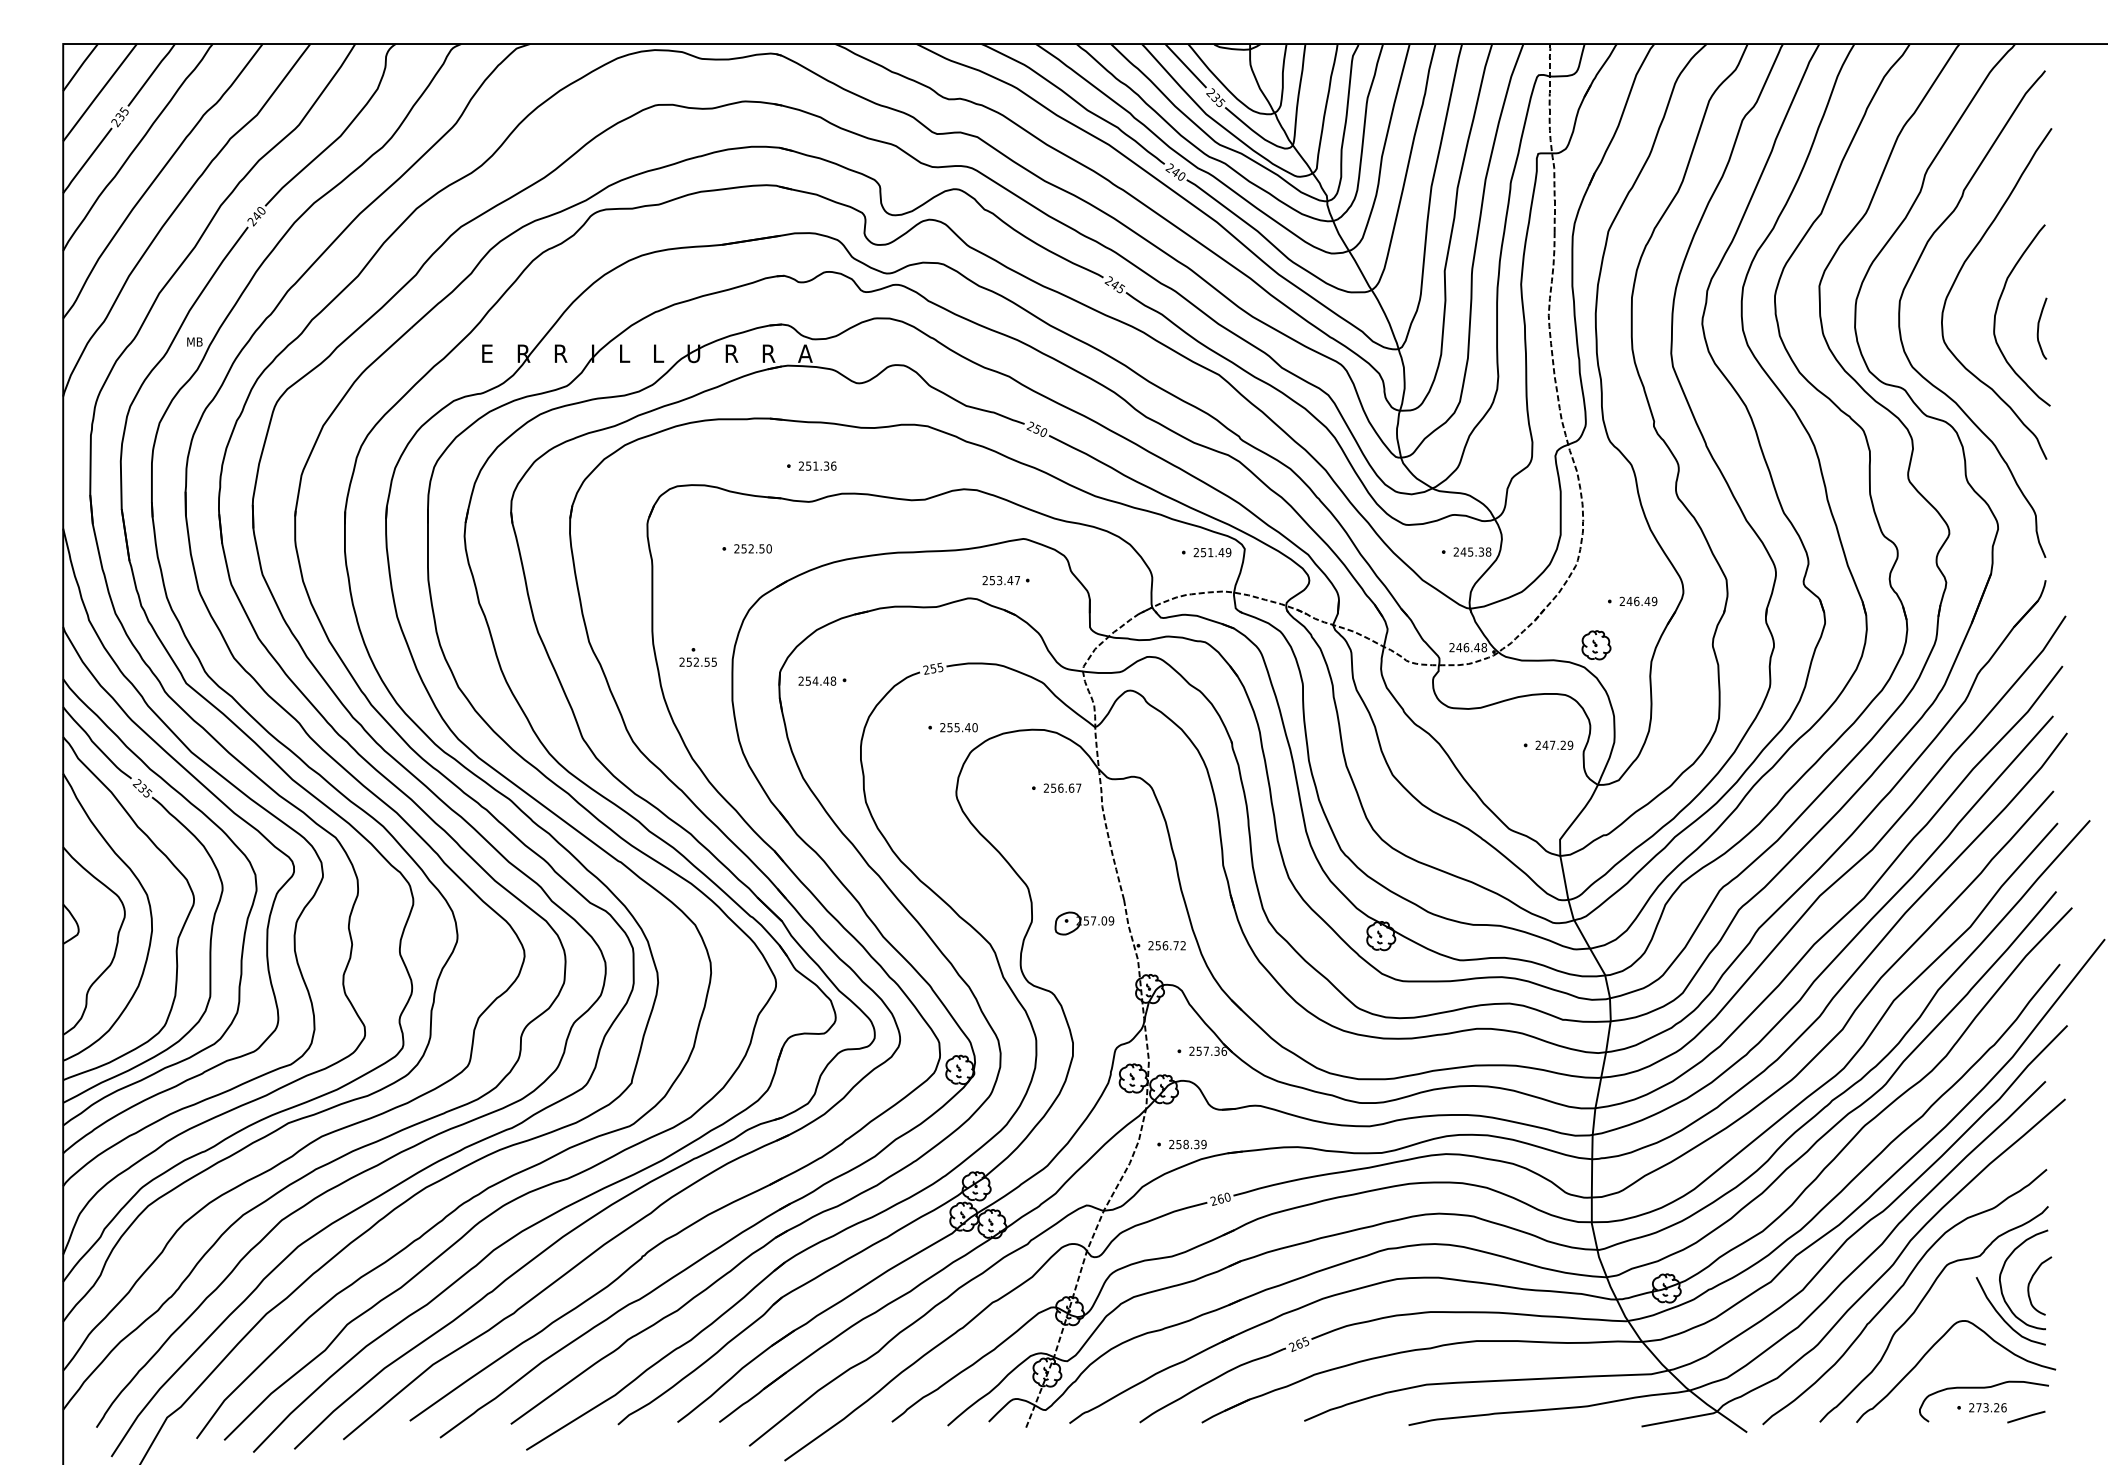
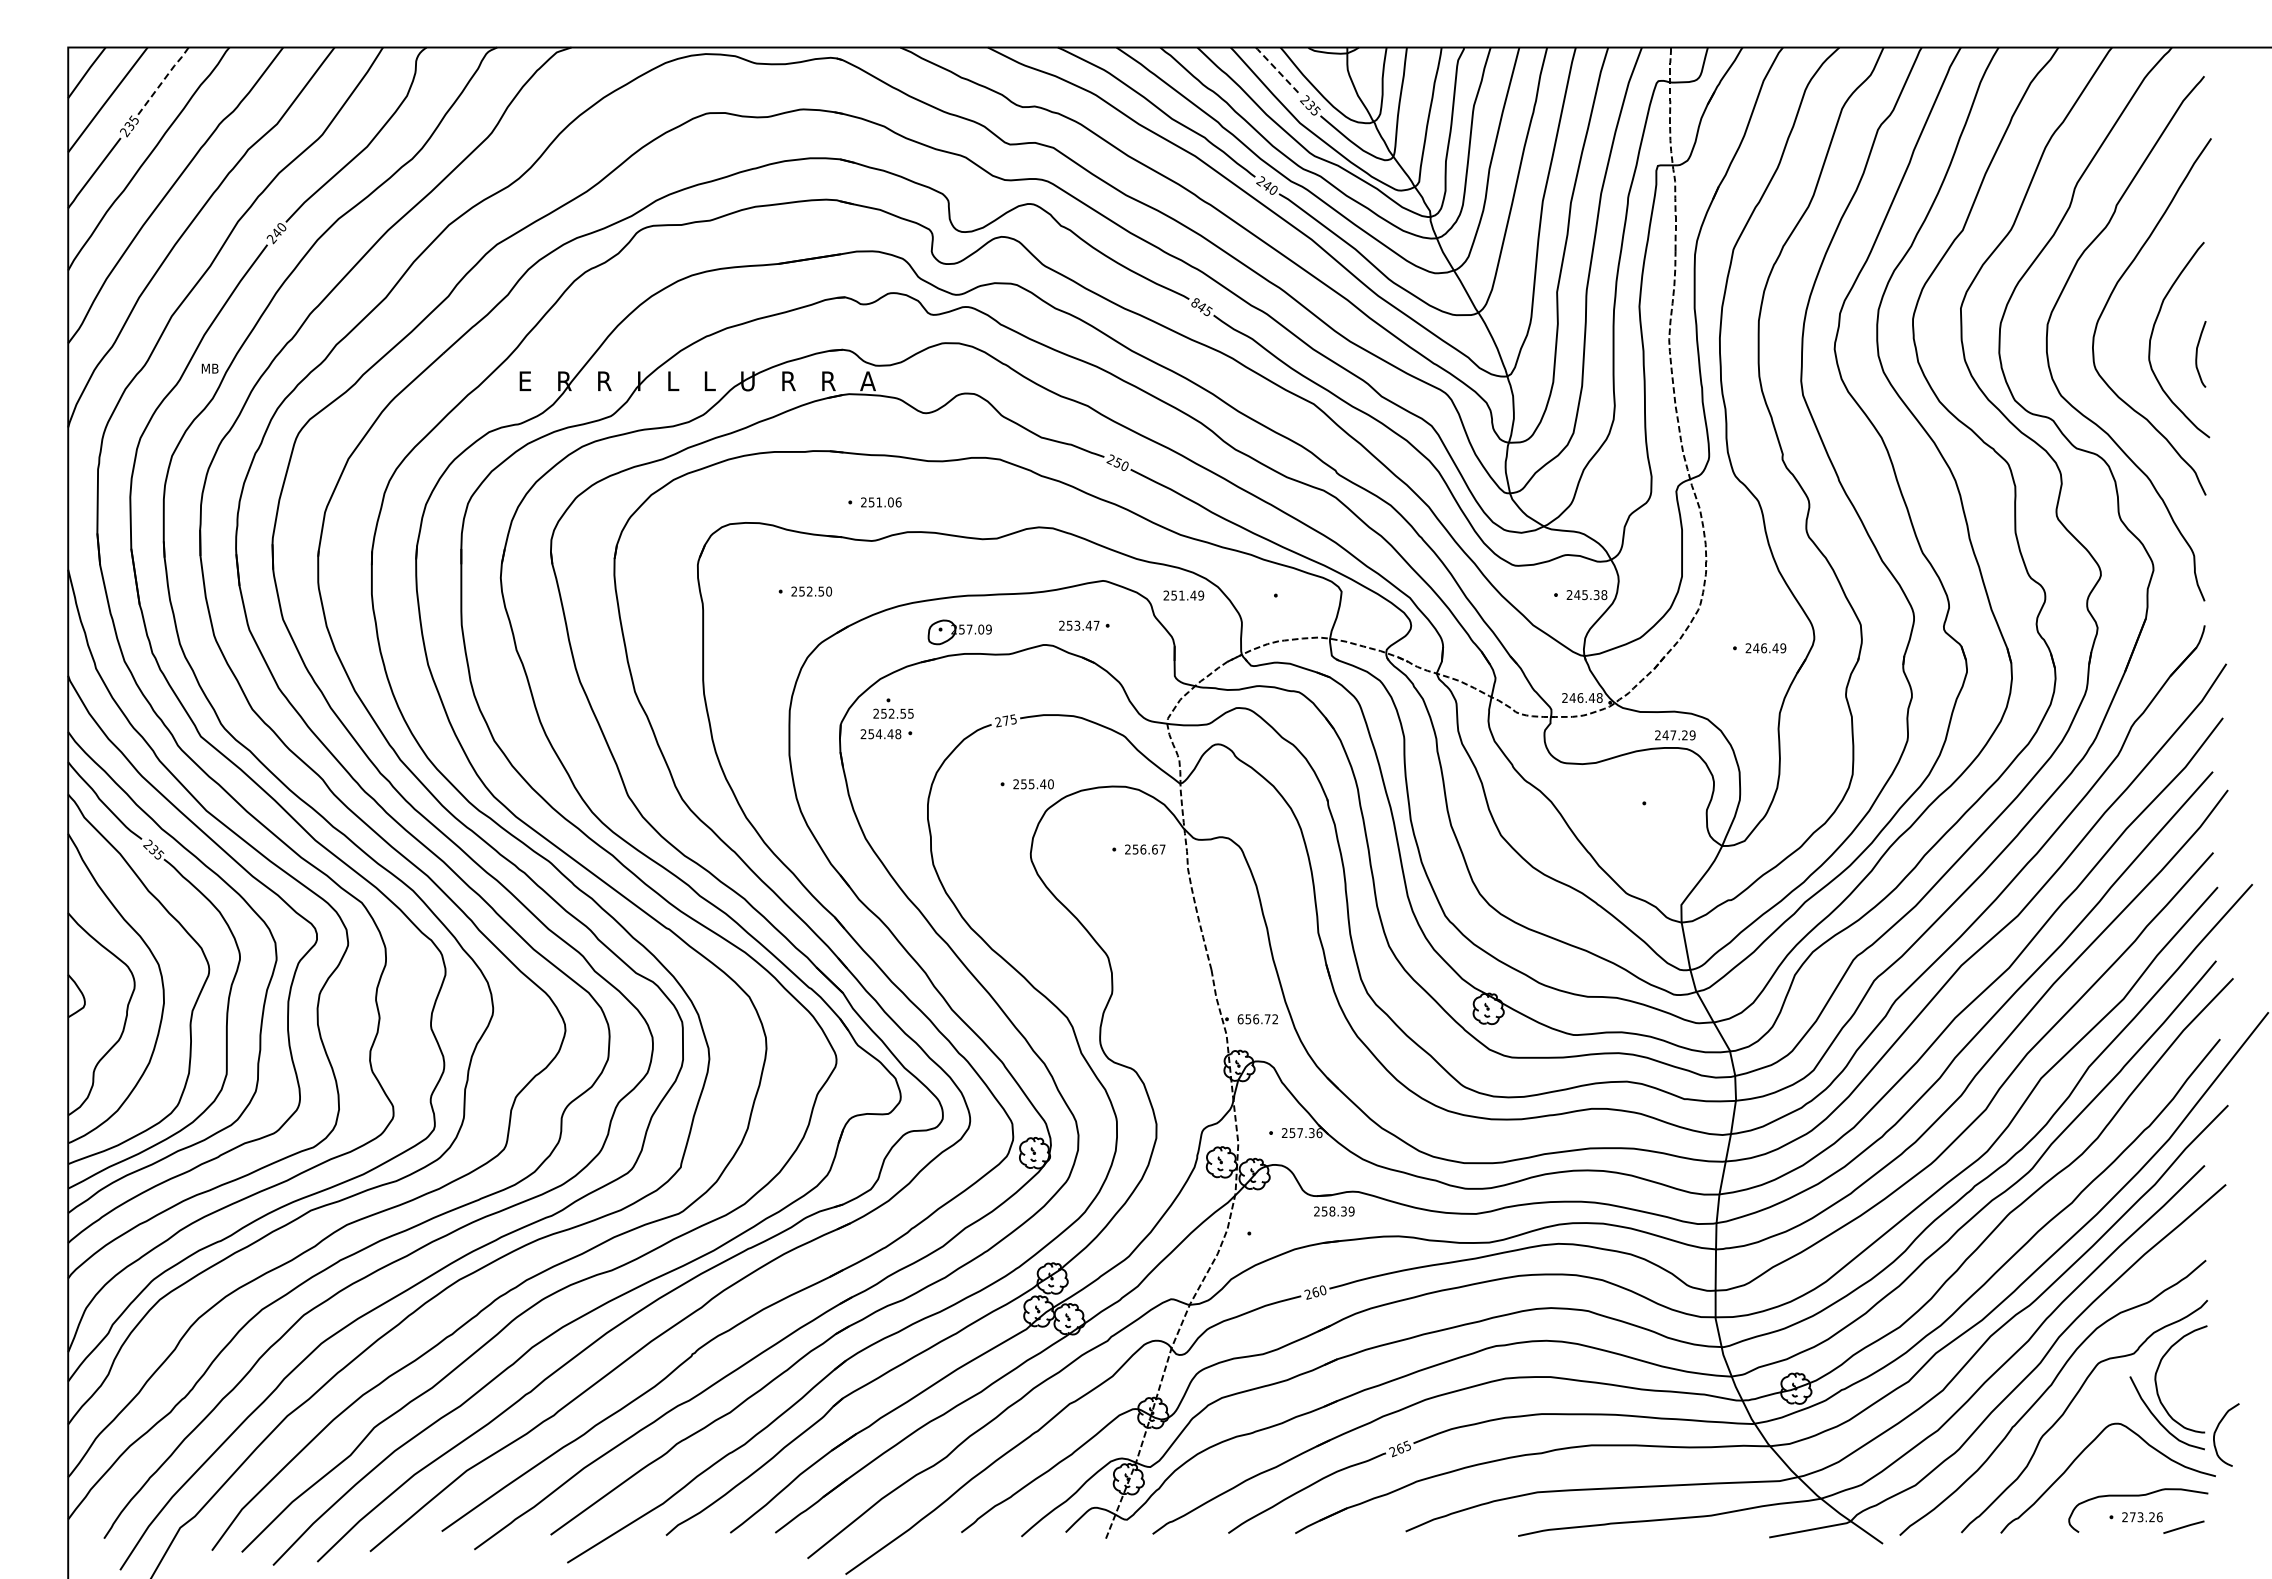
line: (1185, 66) -> (1277, 71), solid -> dashed
line: (152, 73) -> (164, 79), solid -> dashed
text: (1108, 280) -> (1194, 302), 245 -> 845
text: (826, 466) -> (890, 502), 251.36 -> 251.06
text: (1212, 552) -> (1183, 595), moved
part: (1596, 645) -> (1720, 695), removed
part: (698, 657) -> (893, 708), moved
text: (932, 668) -> (1005, 720), 255 -> 275
text: (1554, 745) -> (1675, 735), moved
part: (1084, 923) -> (959, 632), moved
text: (1150, 945) -> (1240, 1019), 256.72 -> 656.72
text: (1188, 1144) -> (1334, 1211), moved
curve: (2031, 1280) -> (2217, 1429), moved

